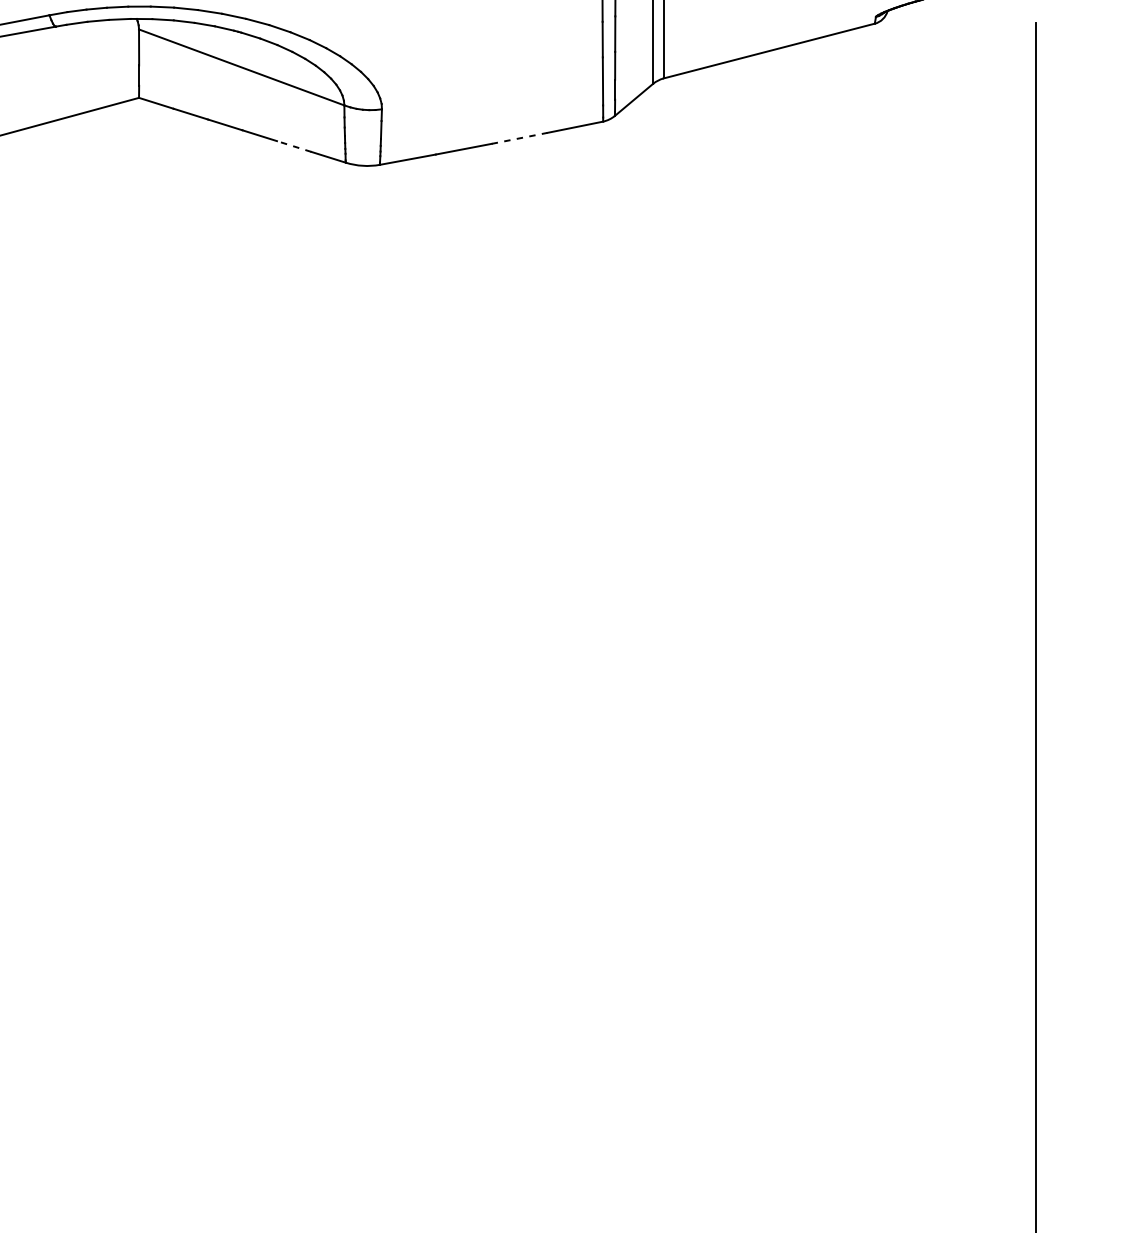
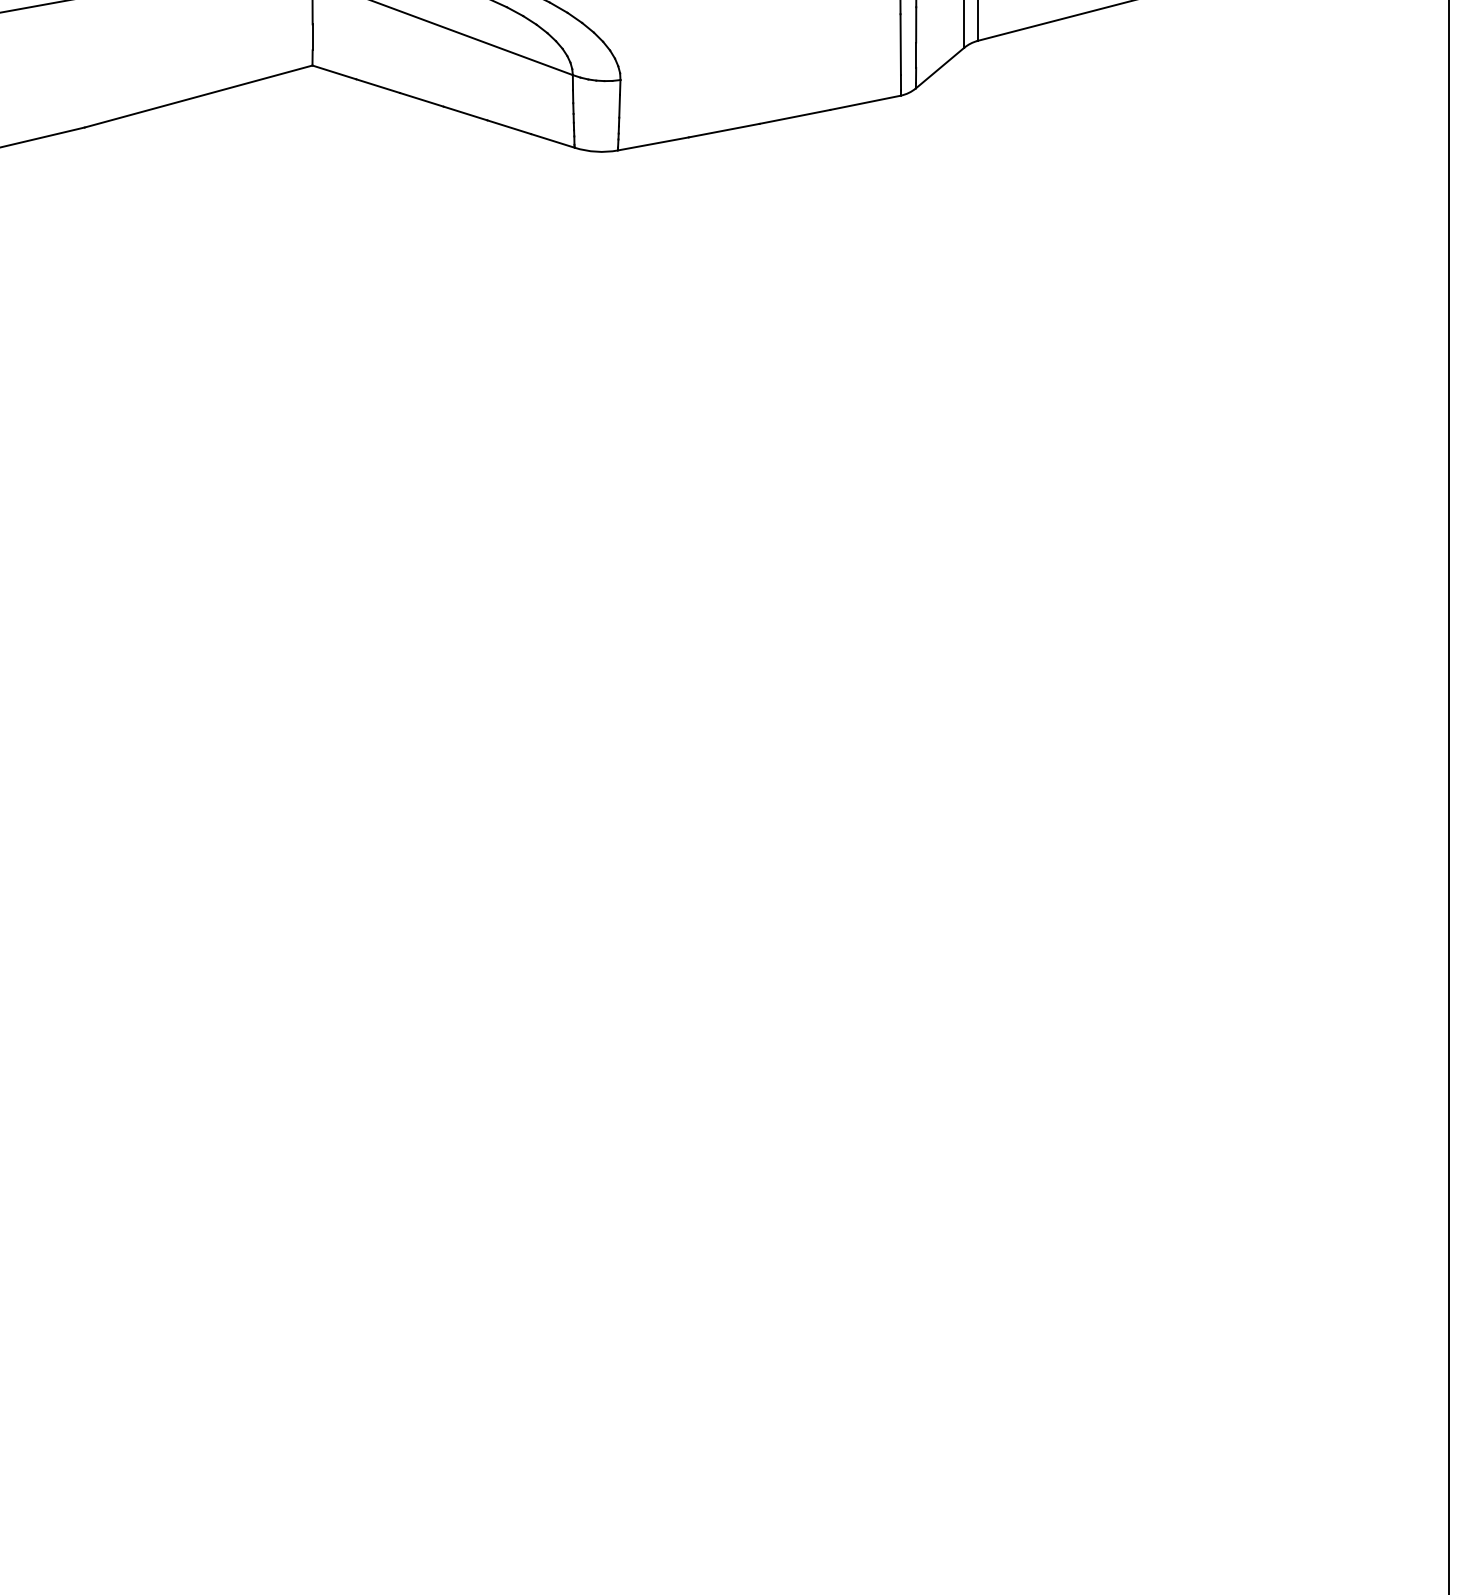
line: (519, 138) -> (795, 116), dashed -> solid
line: (294, 146) -> (509, 127), dashed -> solid

